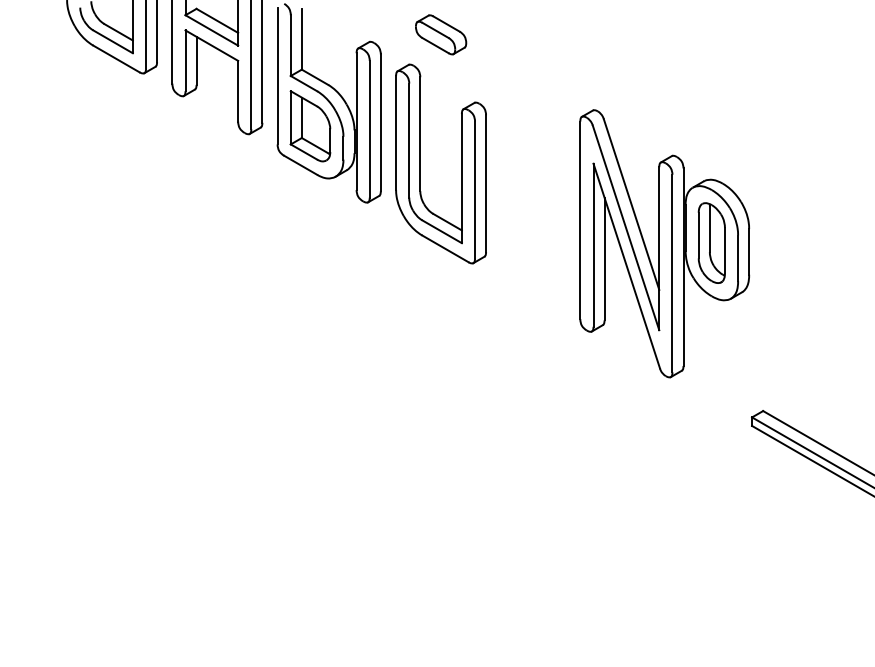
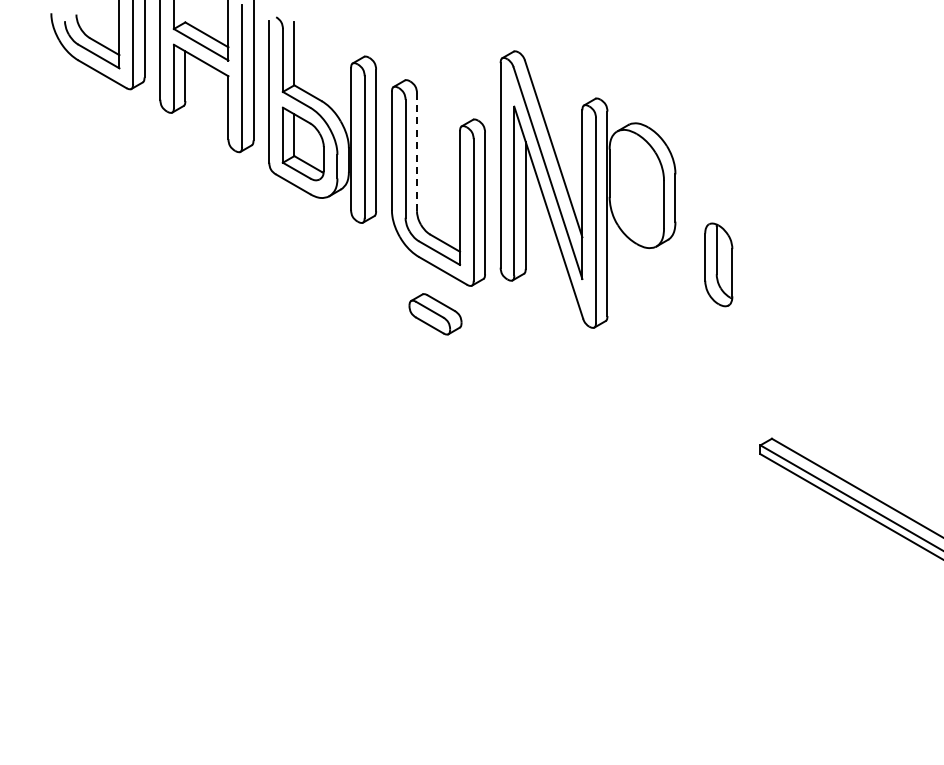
part: (441, 35) -> (435, 314), moved
line: (420, 134) -> (417, 152), solid -> dashed
part: (664, 243) -> (587, 189), moved

